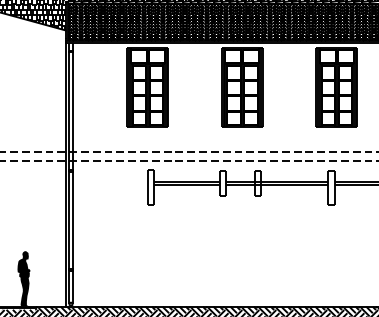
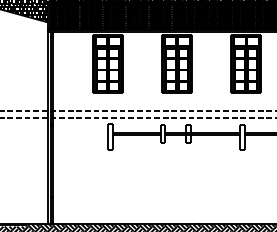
fill: (23, 278) -> (17, 203), removed

